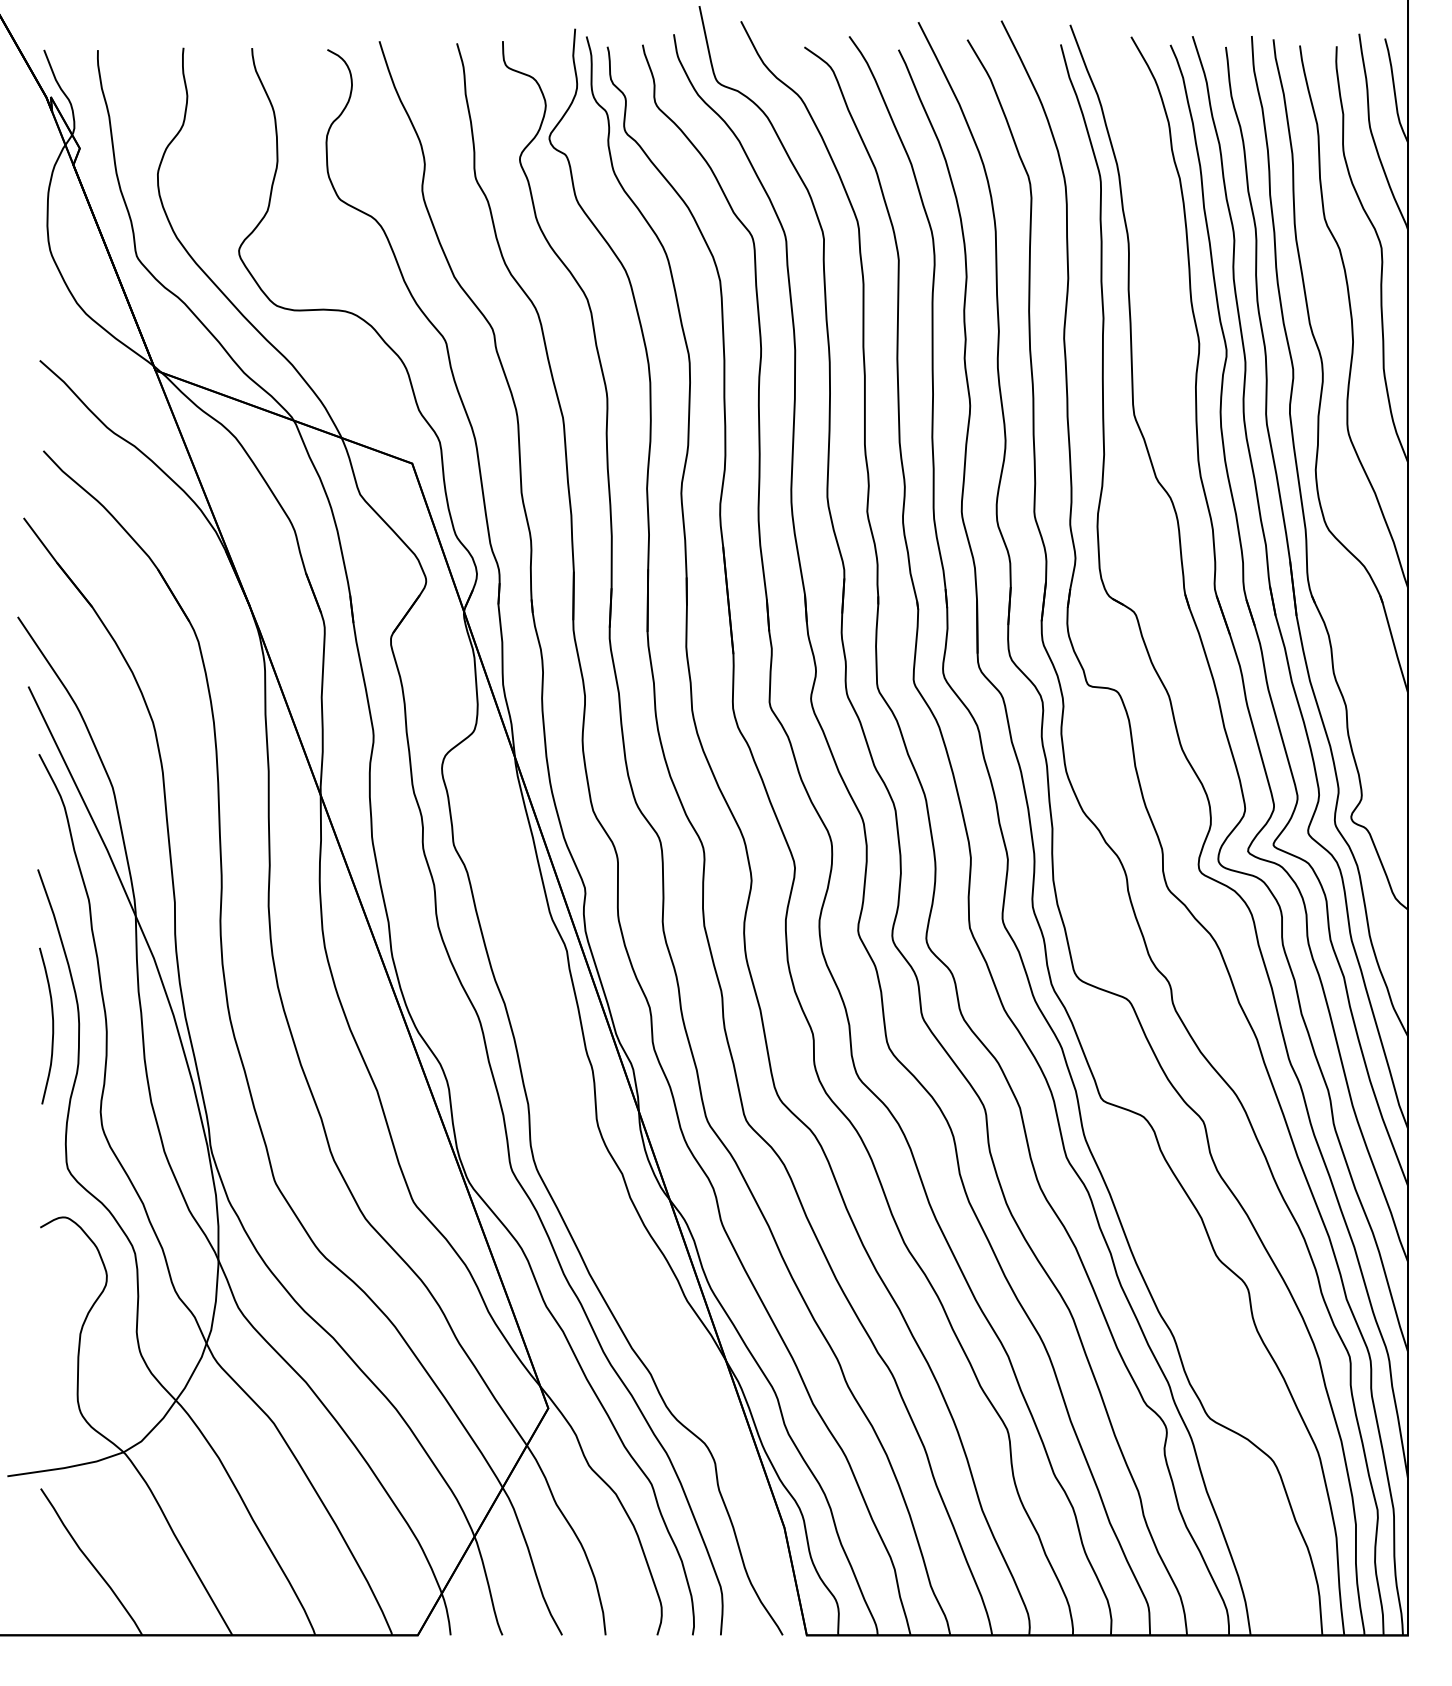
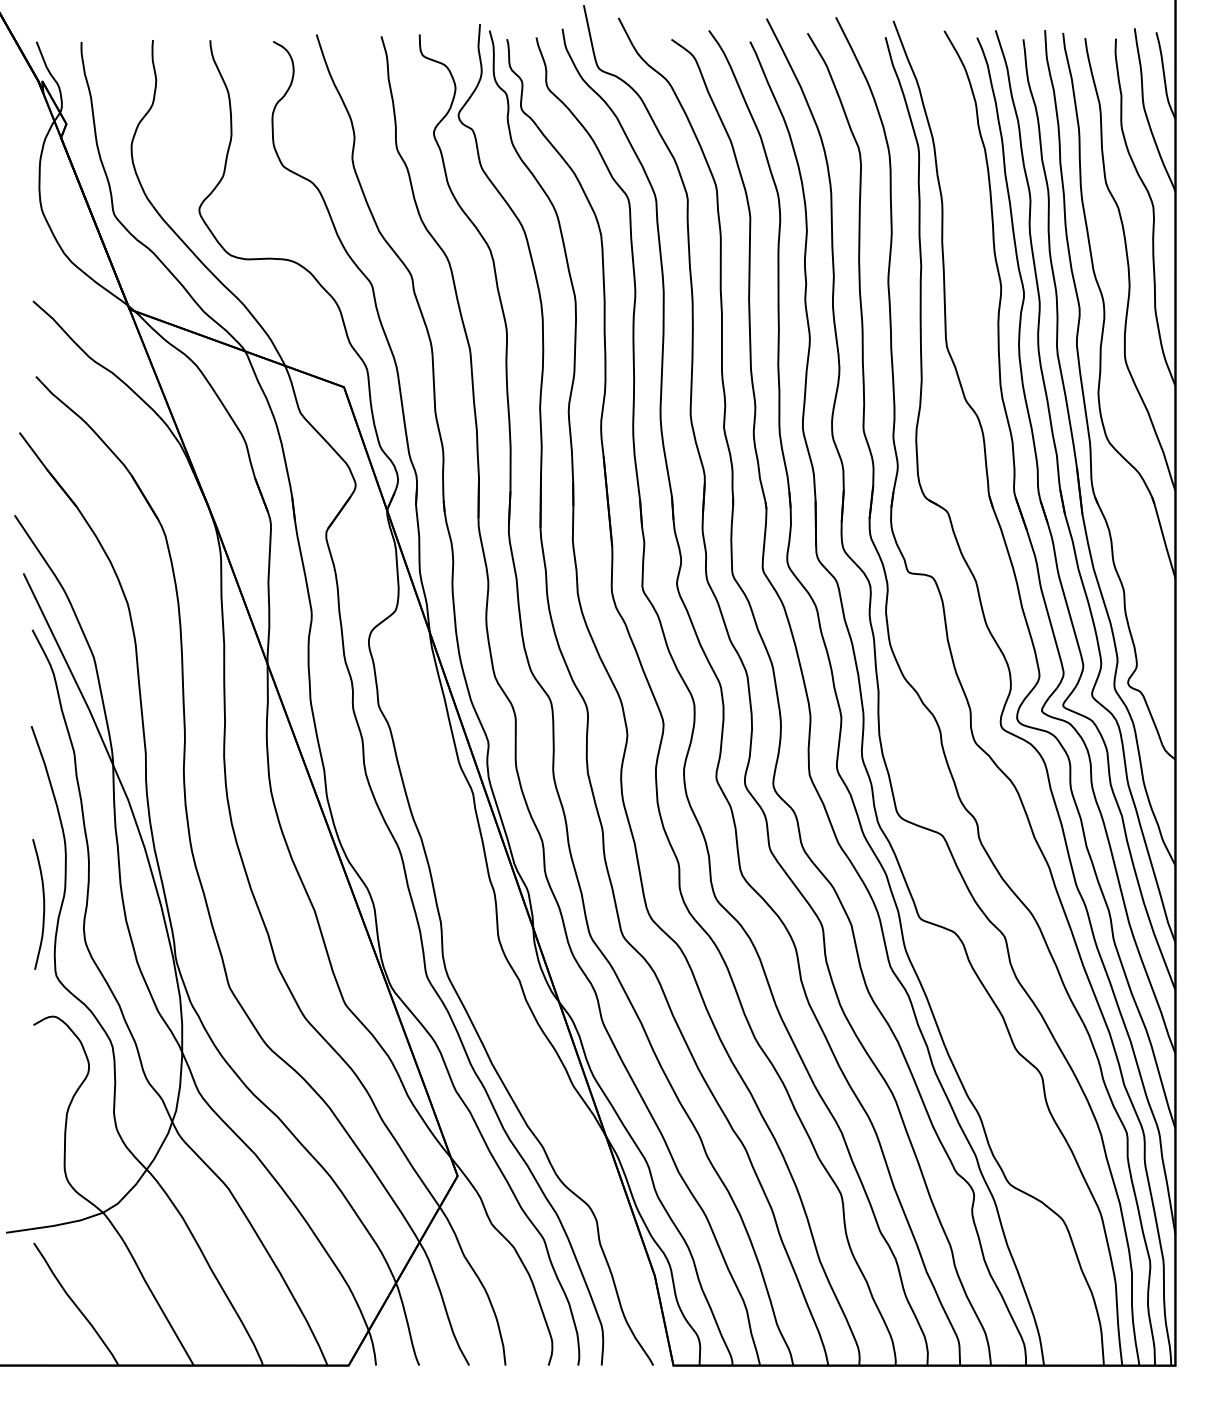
curve: (52, 1025) -> (43, 903), moved

